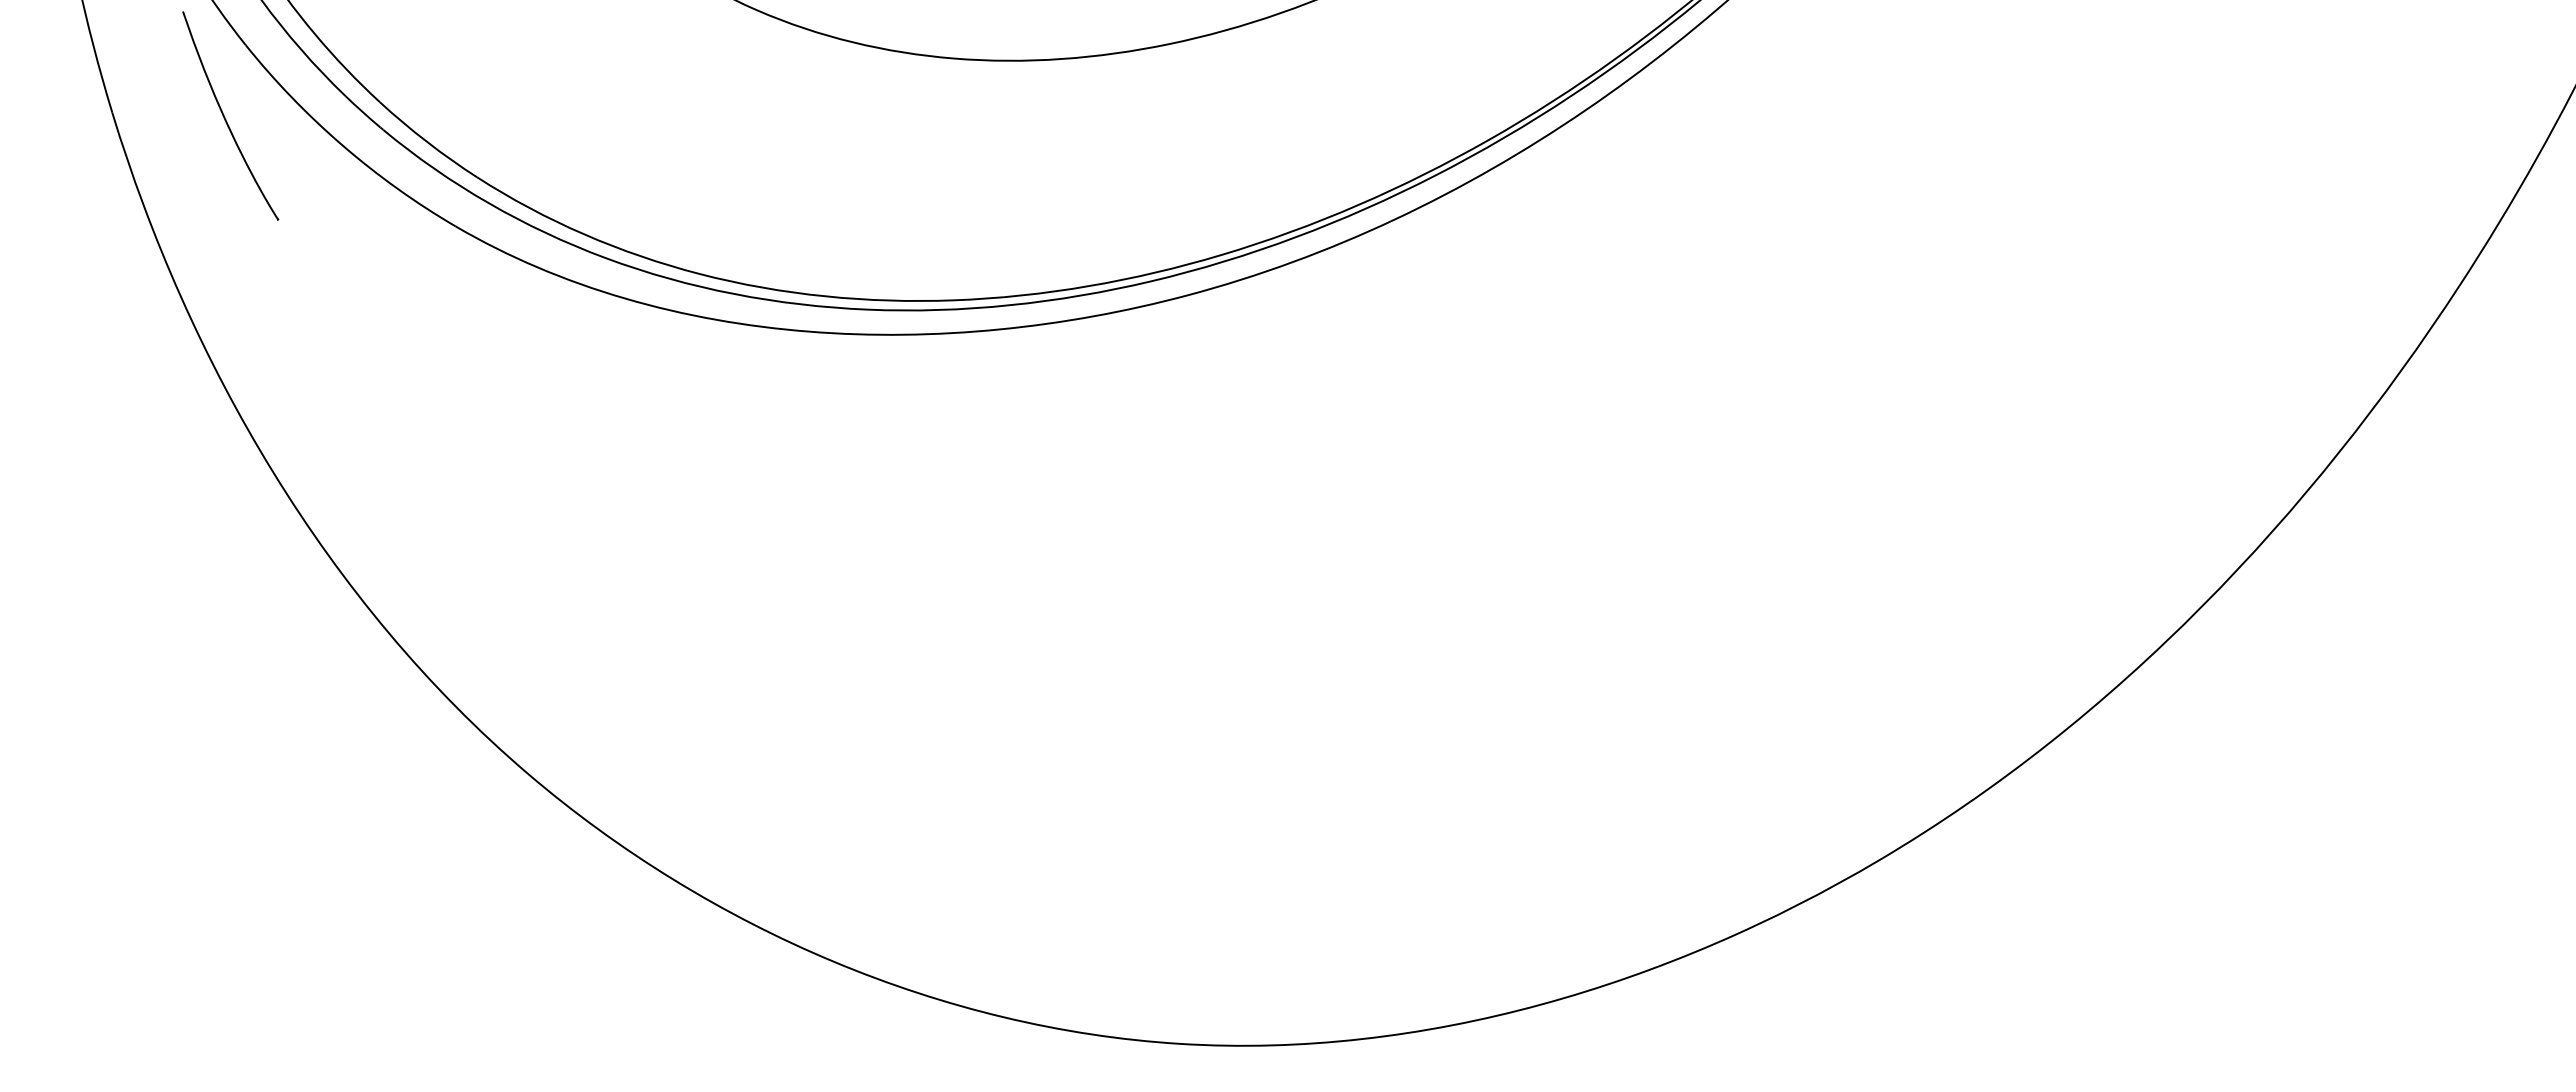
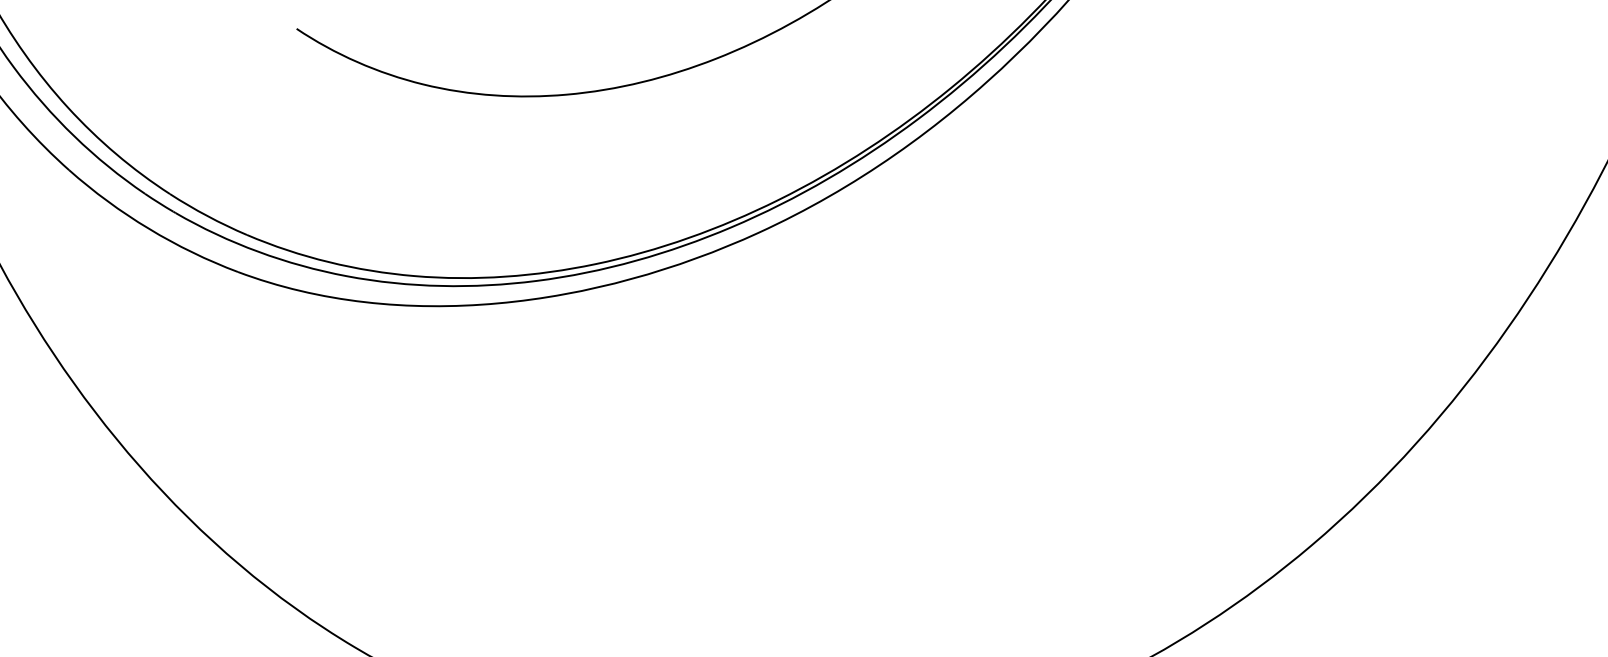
curve: (225, 117) -> (63, 223), removed

